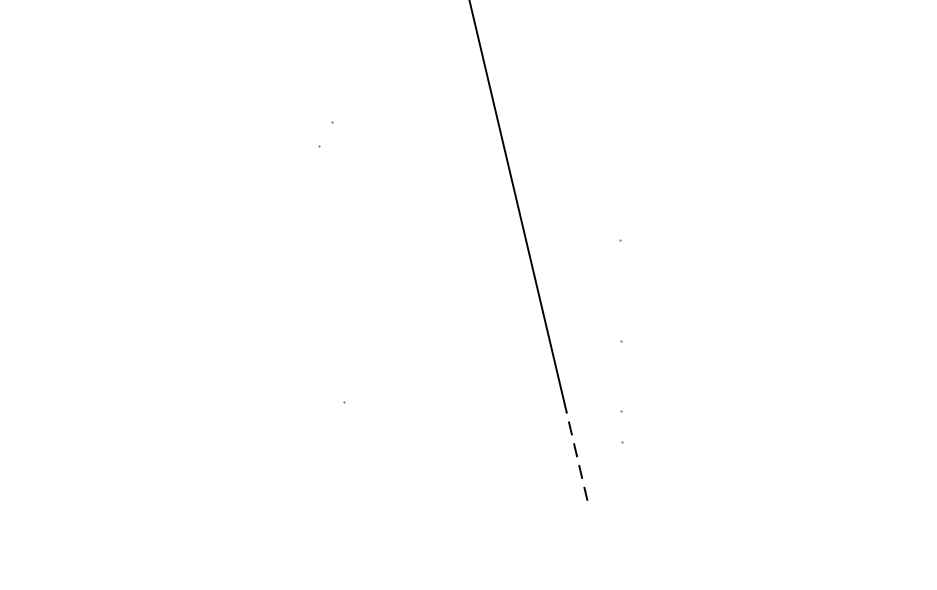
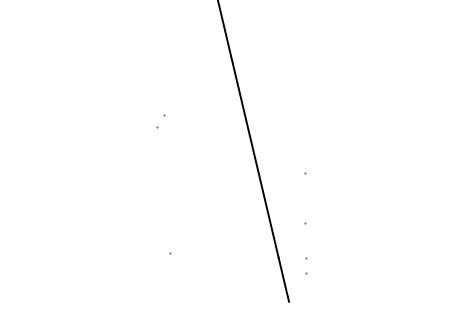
line: (576, 455) -> (283, 279), dashed -> solid

